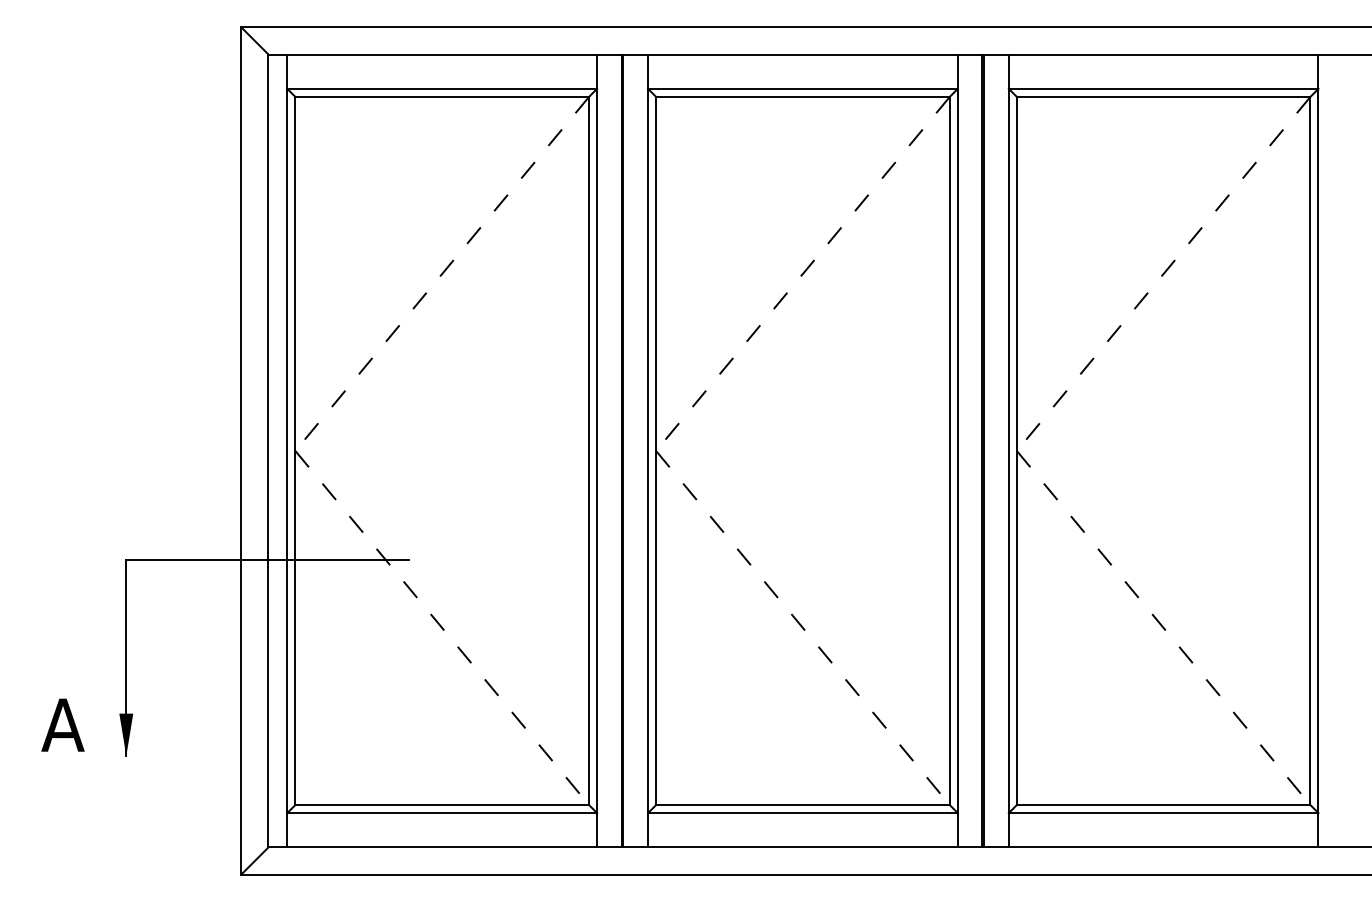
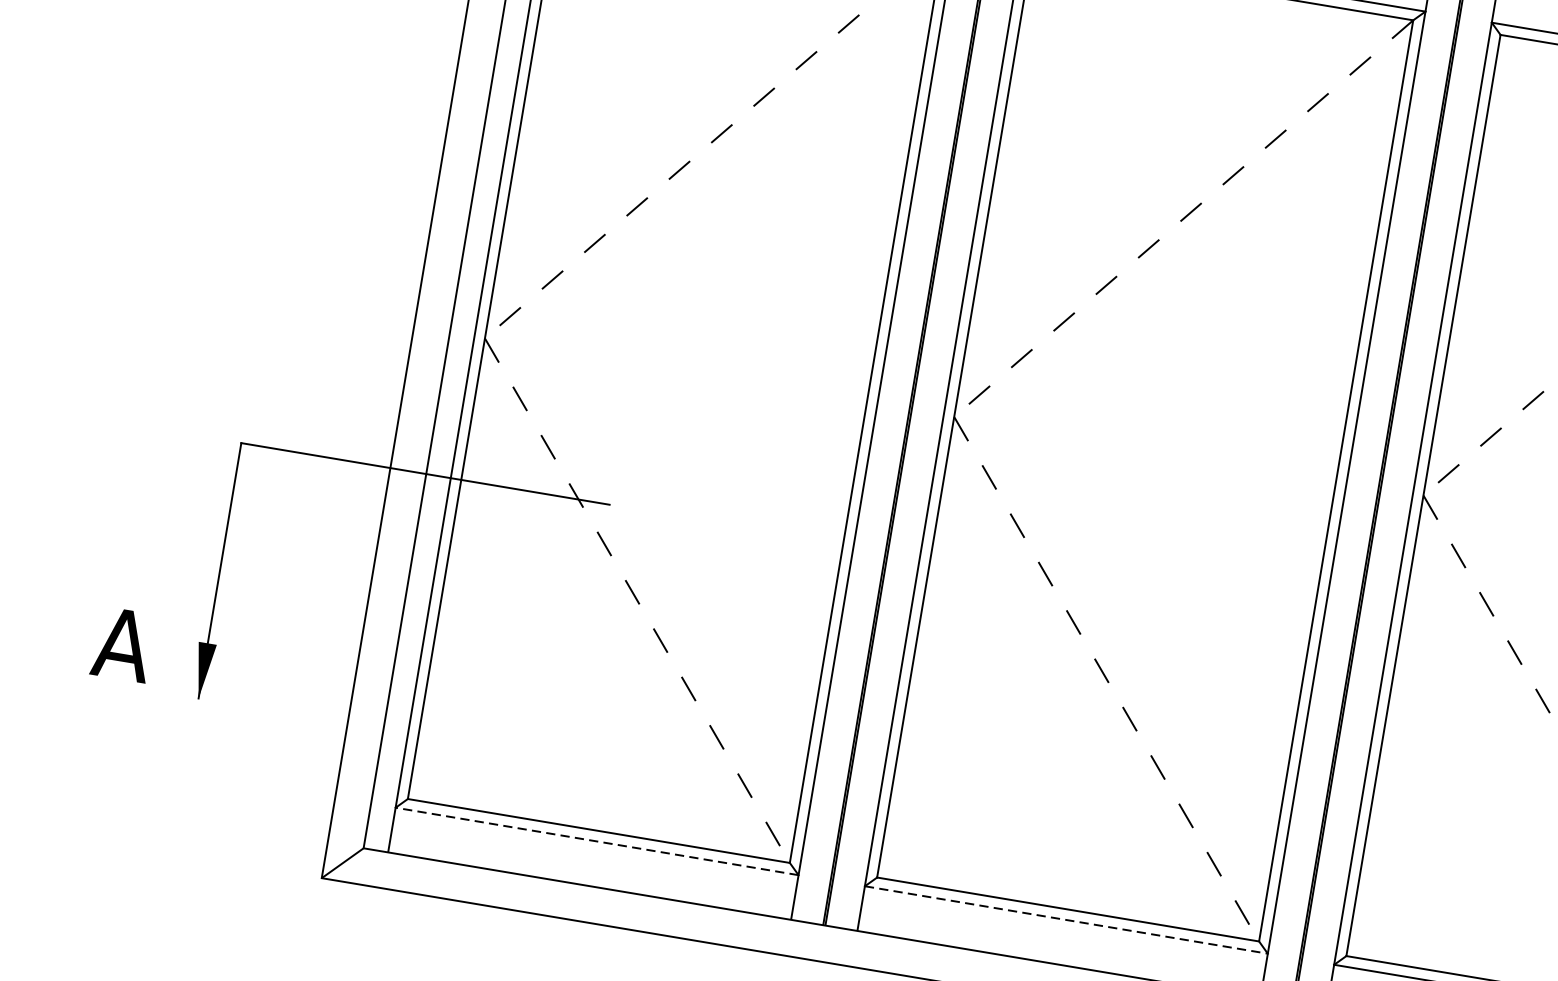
line: (442, 813) -> (597, 842), solid -> dashed
line: (802, 813) -> (1065, 920), solid -> dashed

